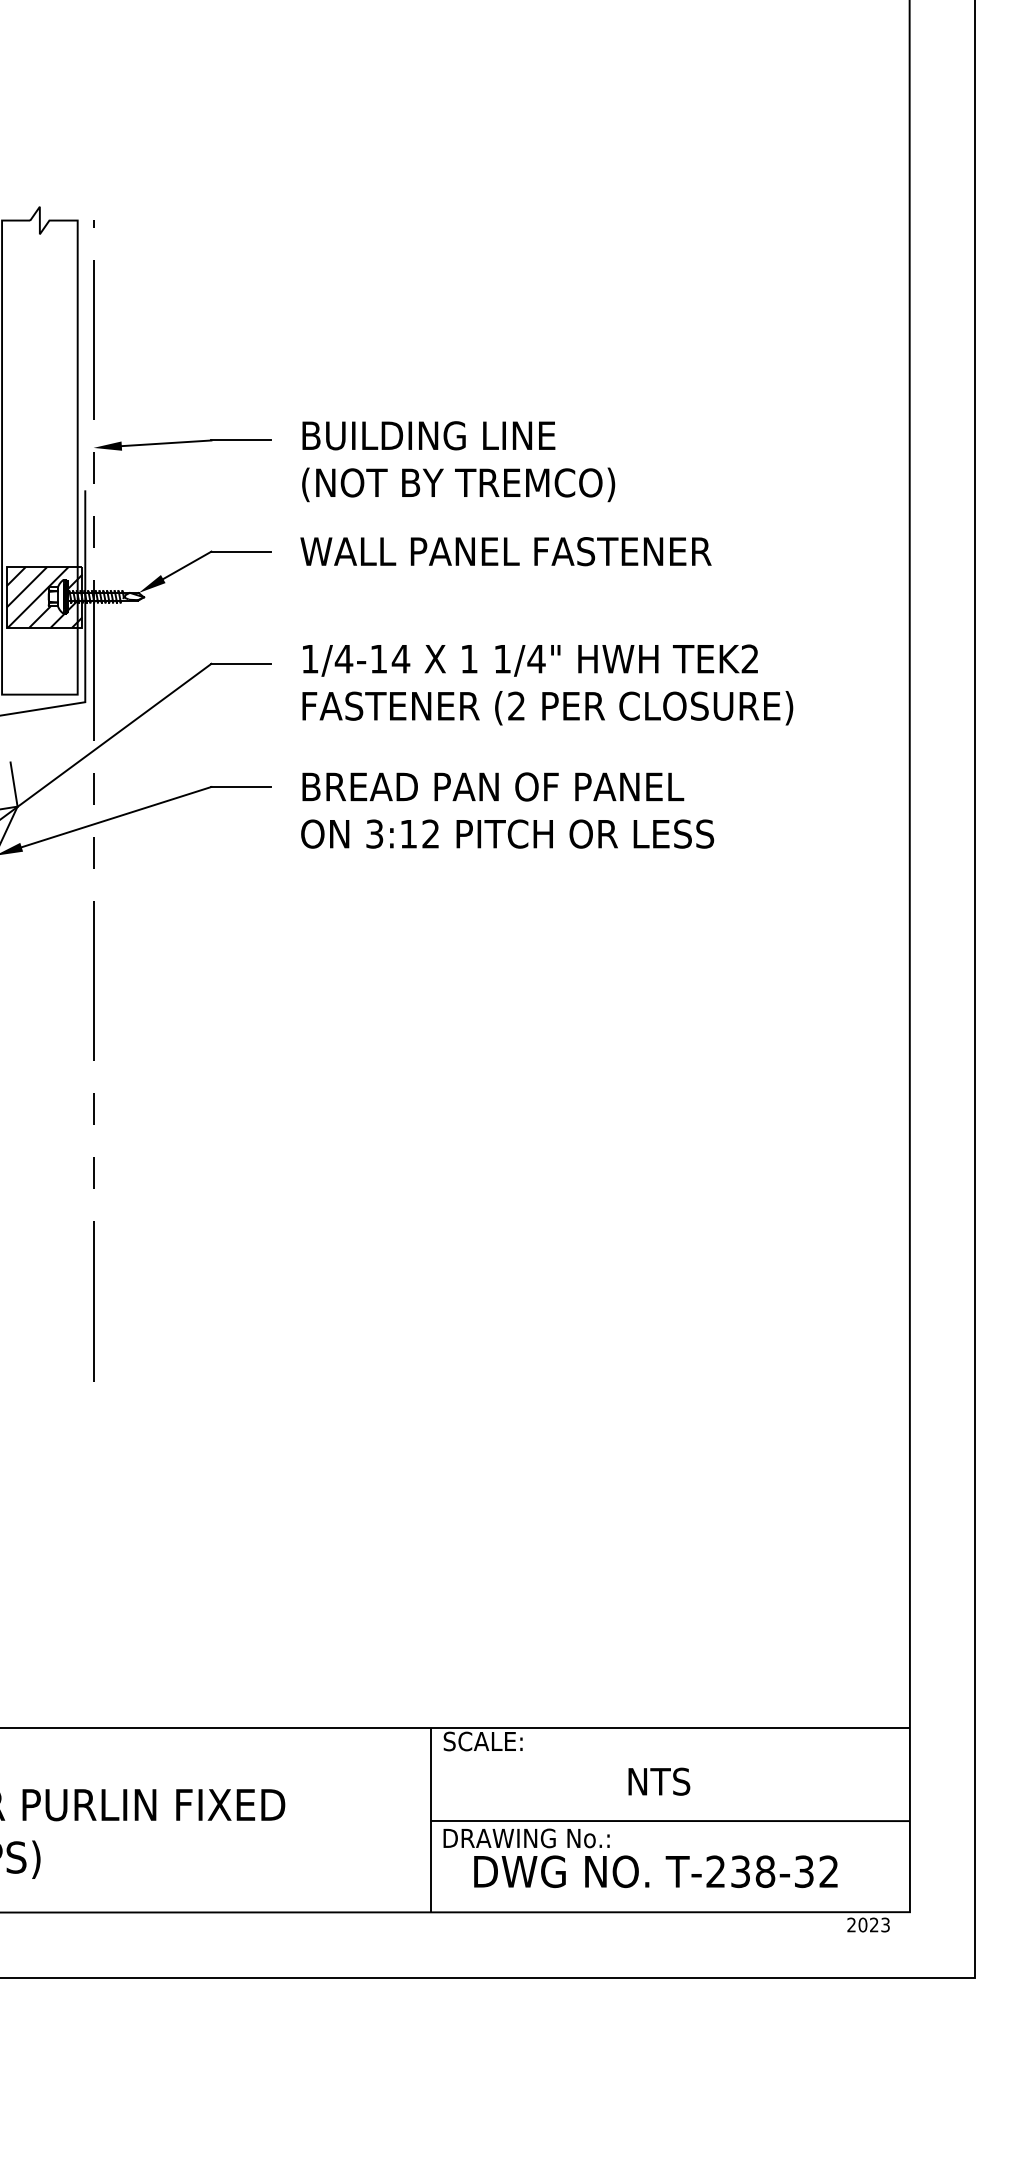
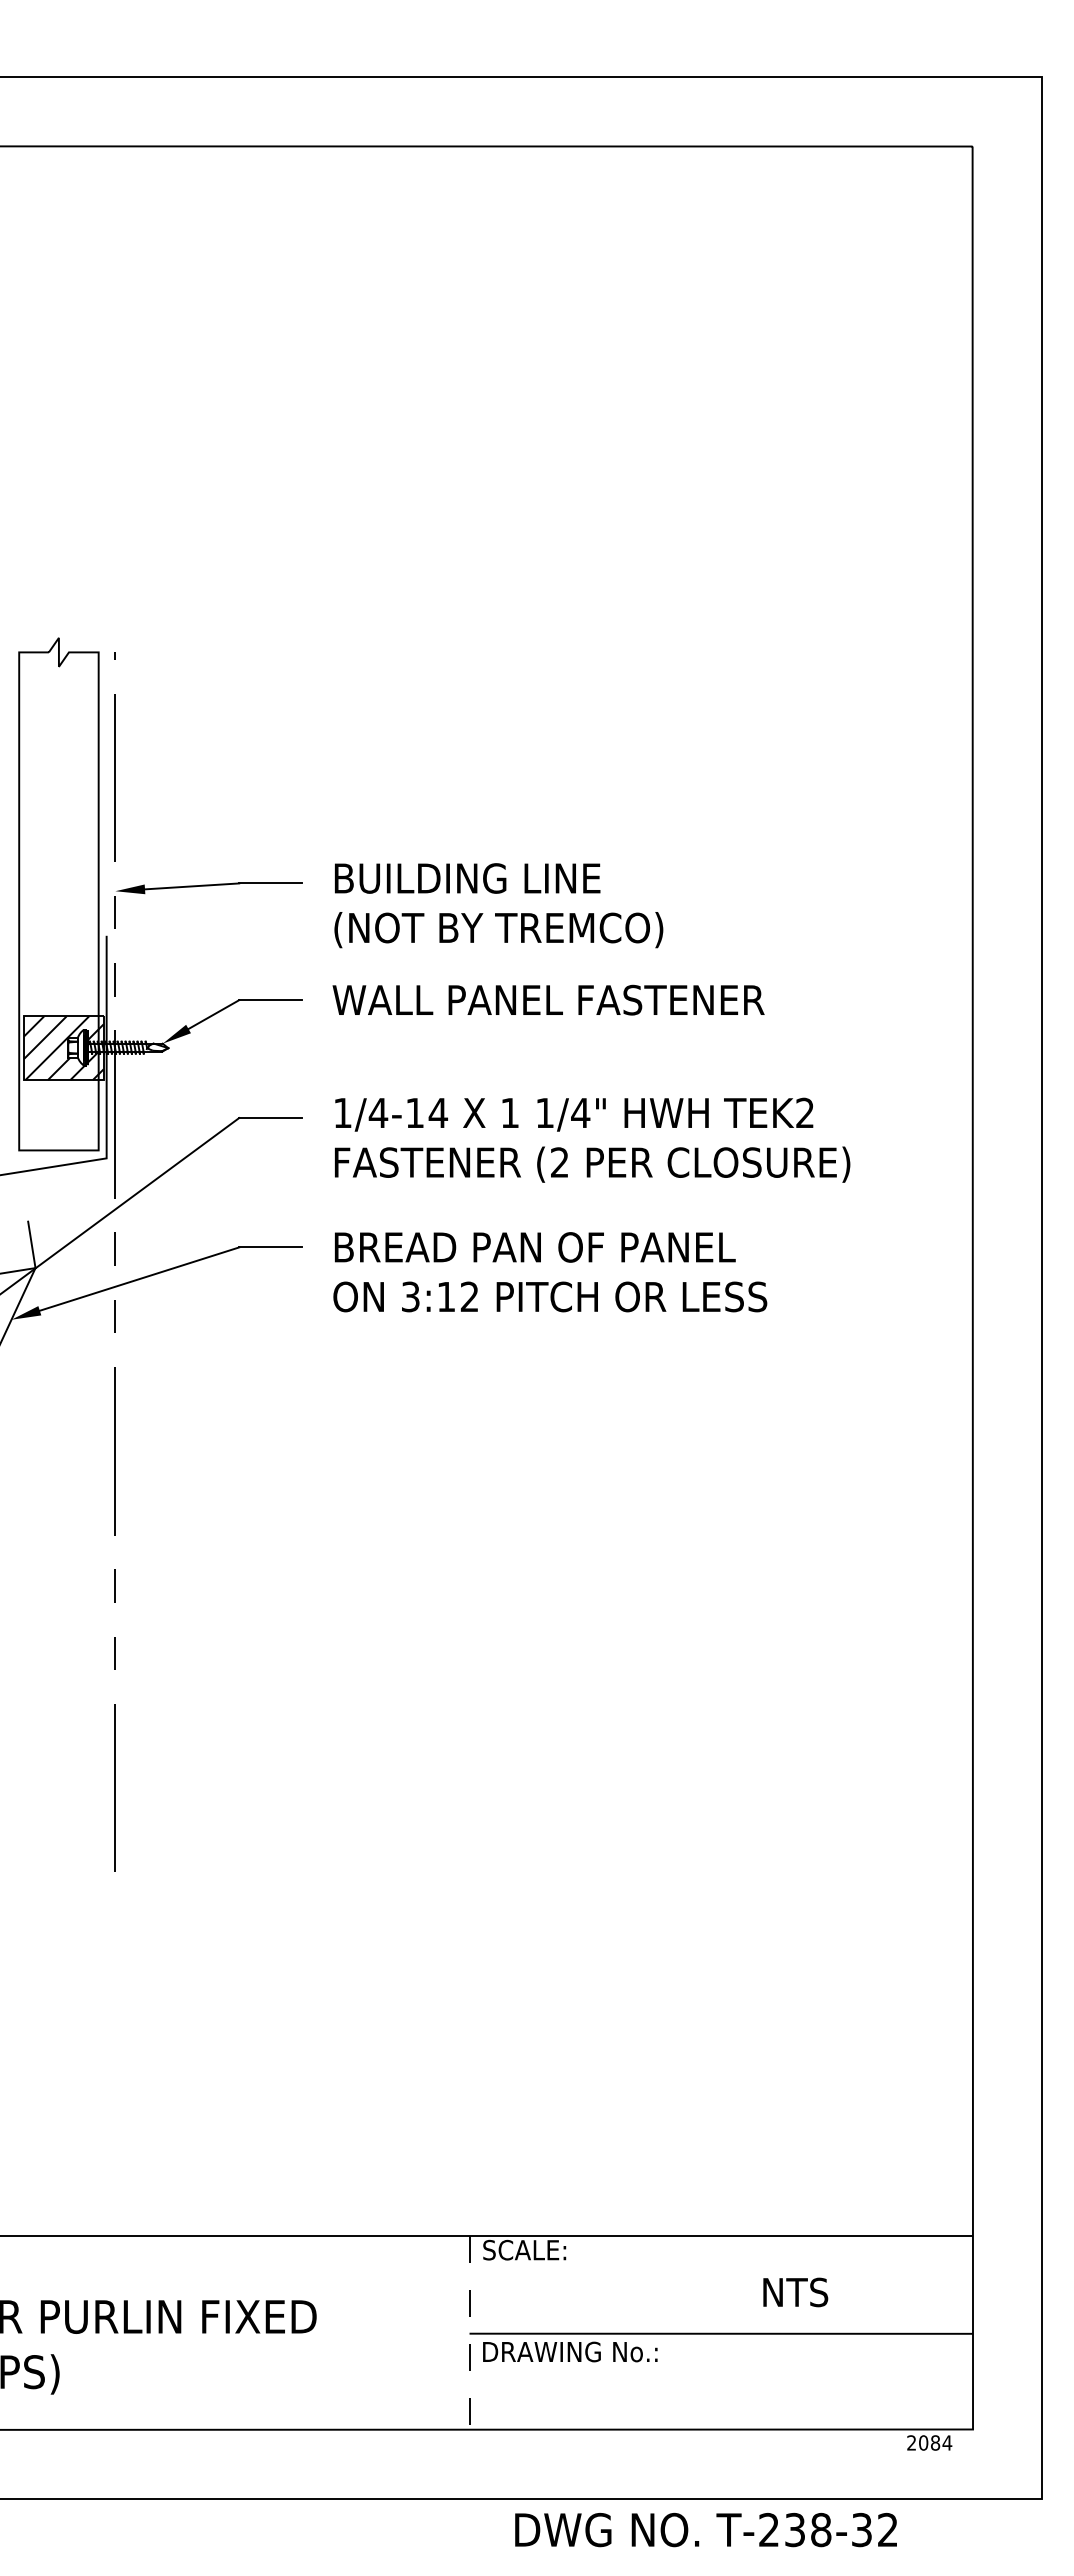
text: (659, 1781) -> (795, 2292), moved
line: (430, 1821) -> (469, 2334), solid -> dashed
text: (655, 1871) -> (705, 2529), moved
text: (879, 1924) -> (941, 2442), 2023 -> 2084

